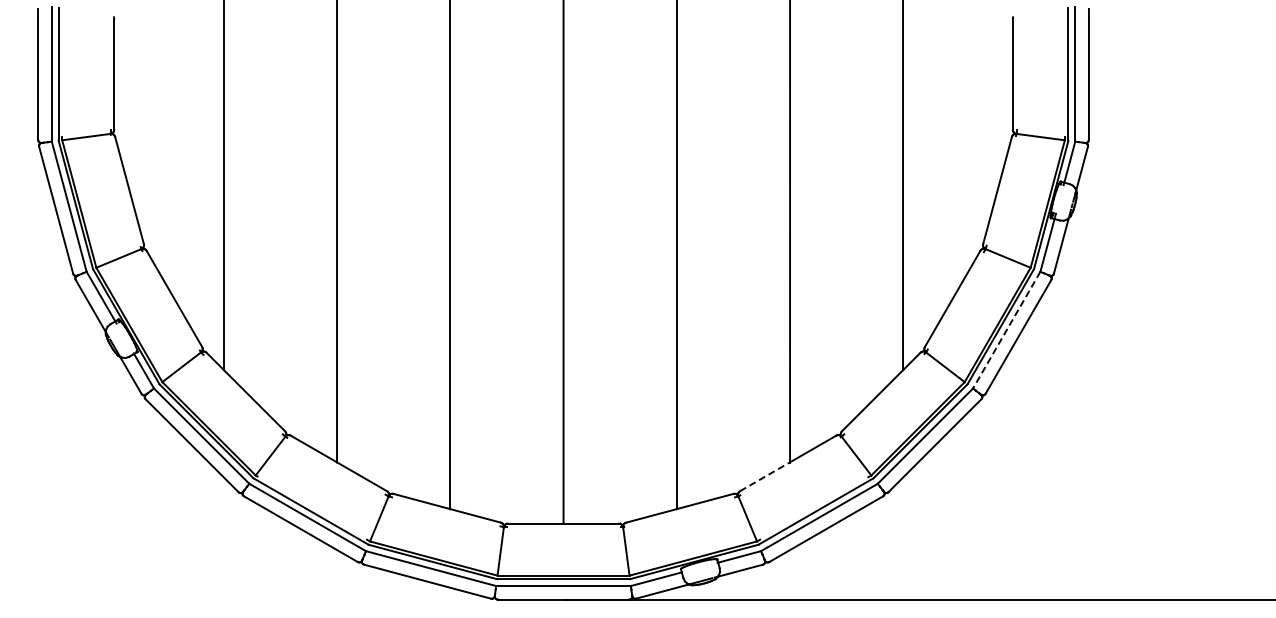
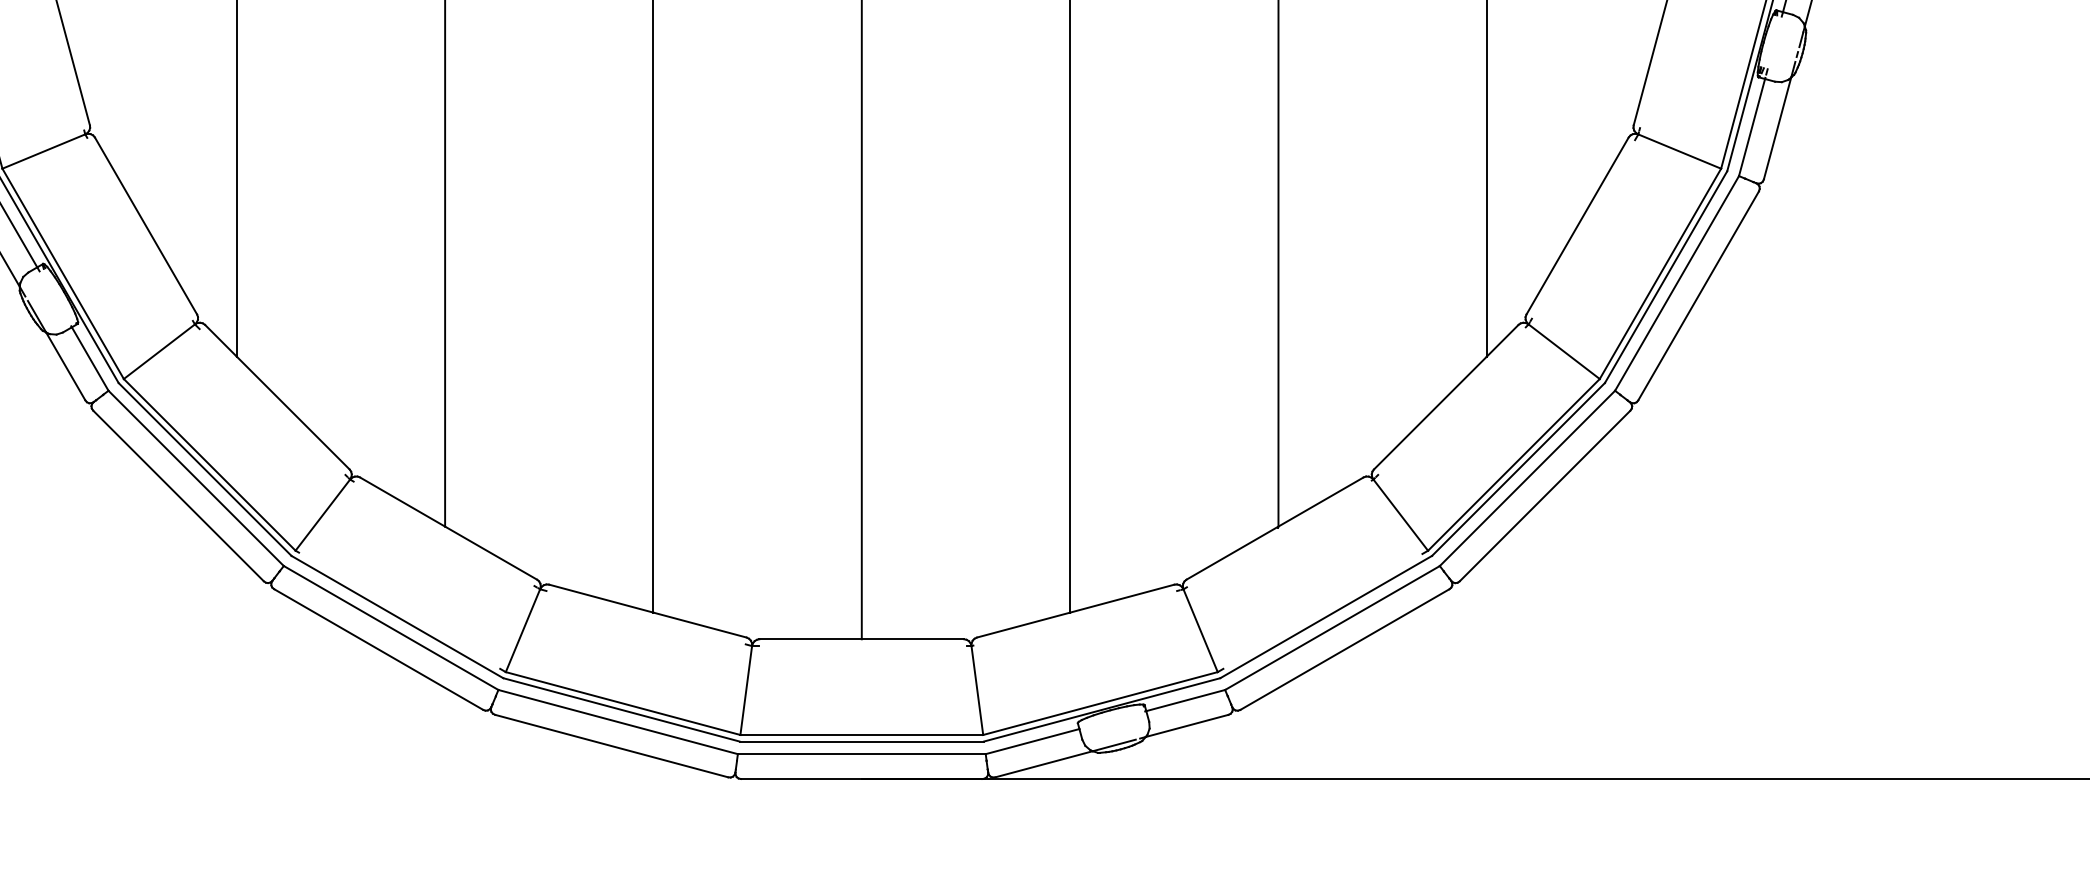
line: (1006, 330) -> (1676, 284), dashed -> solid
line: (765, 476) -> (1233, 552), dashed -> solid

